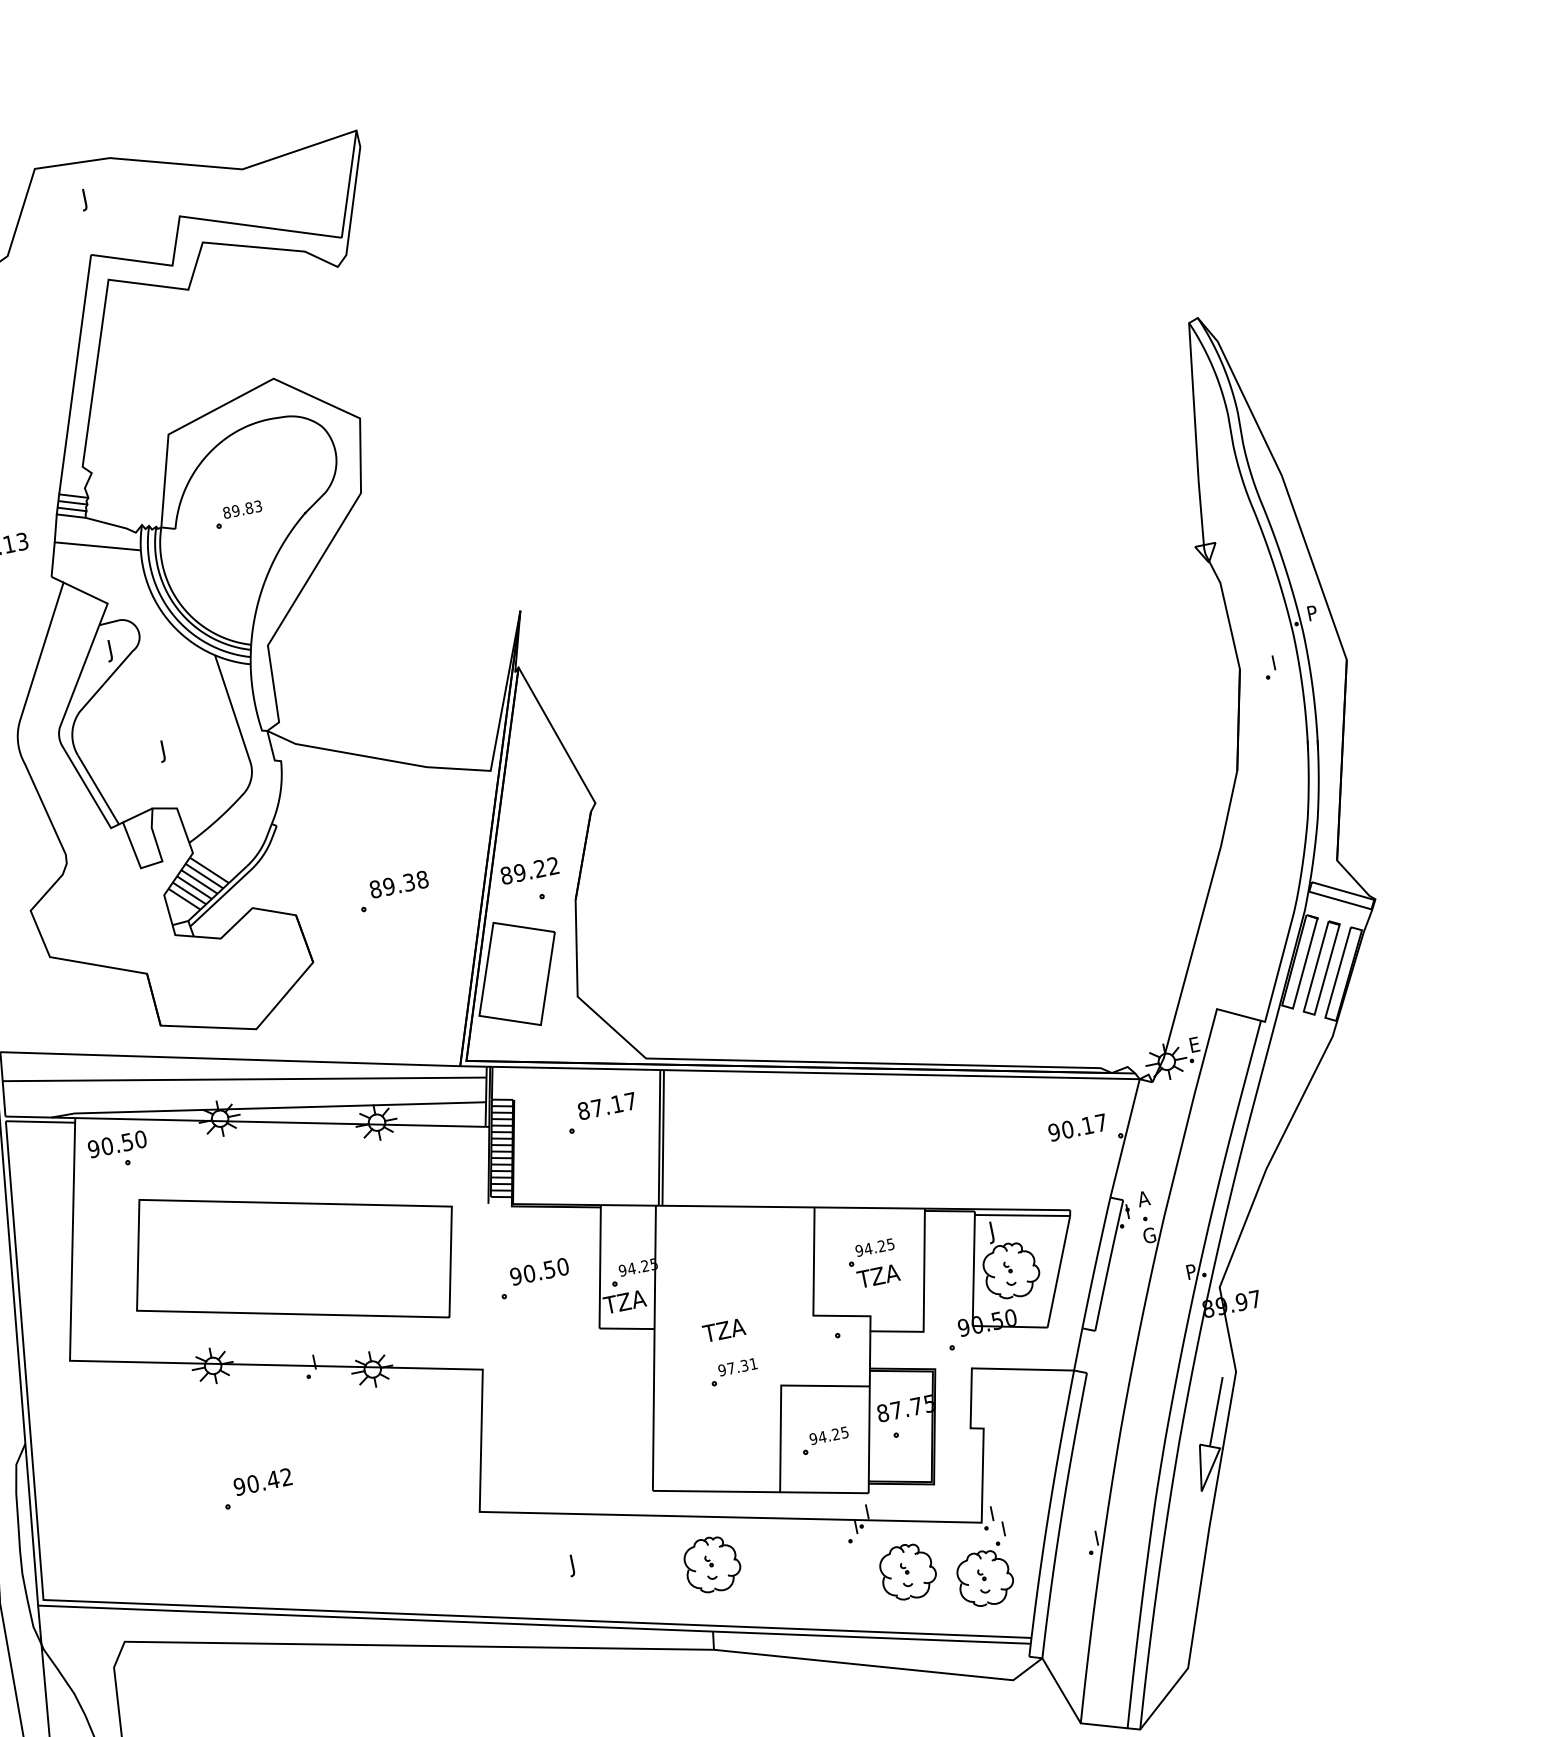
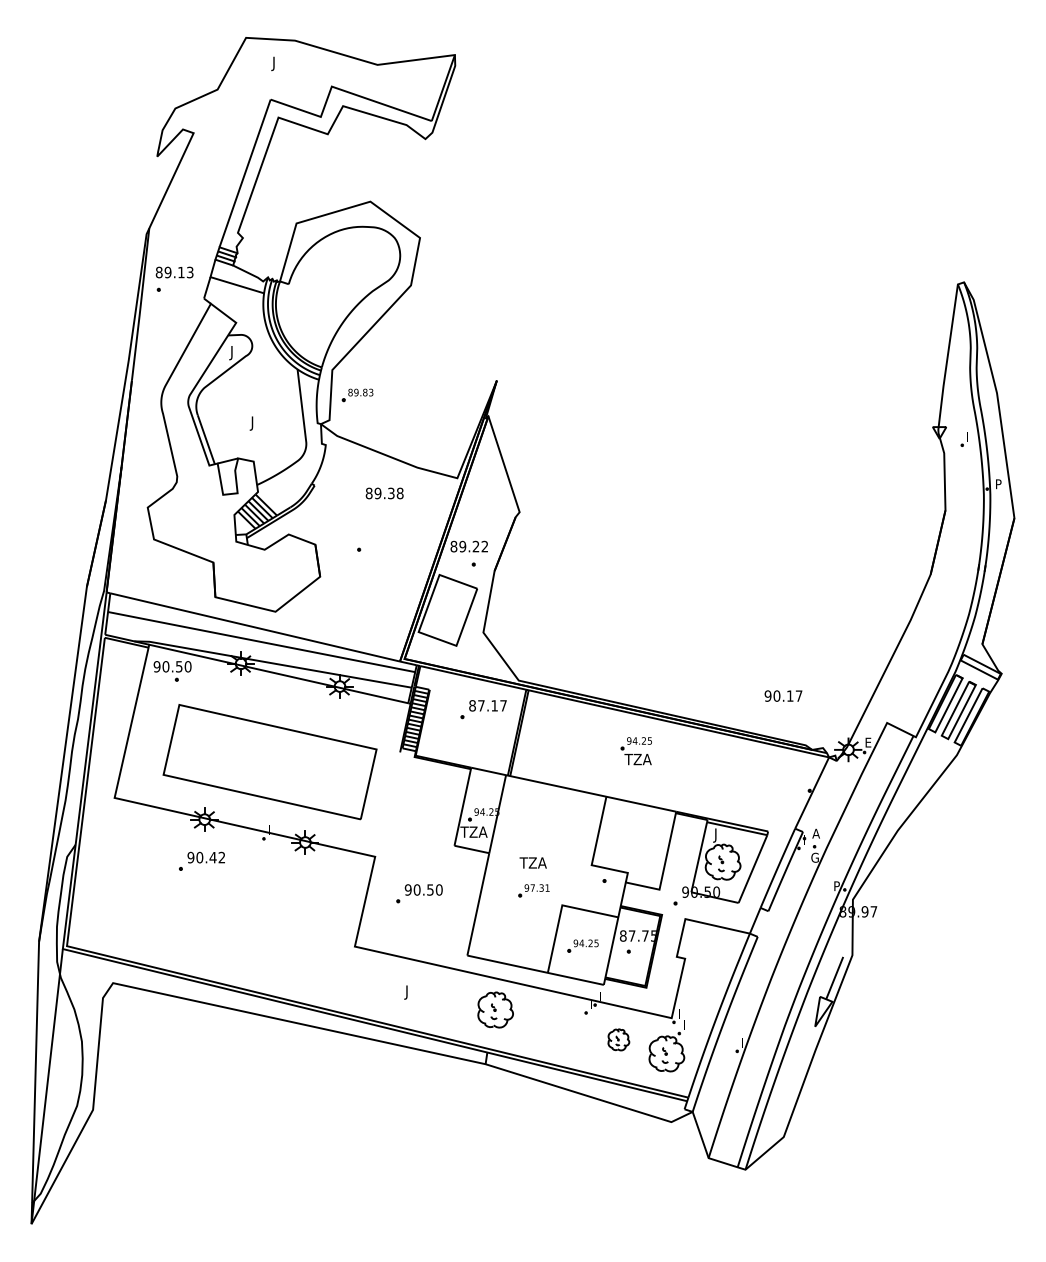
part: (238, 515) -> (357, 395), moved
part: (1268, 668) -> (963, 439), moved
text: (398, 884) -> (384, 493), moved
text: (1077, 1126) -> (783, 695), moved
part: (872, 1264) -> (635, 751), moved
part: (534, 1278) -> (419, 893), moved
part: (256, 1487) -> (201, 860), moved
part: (907, 1571) -> (618, 1039), size x0.6

